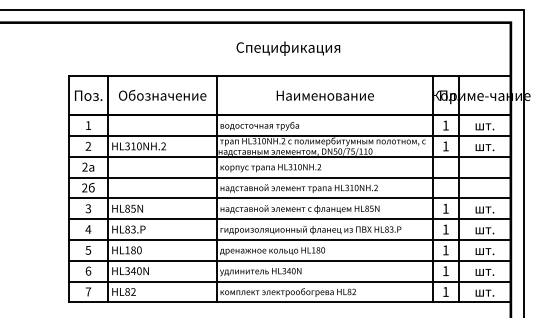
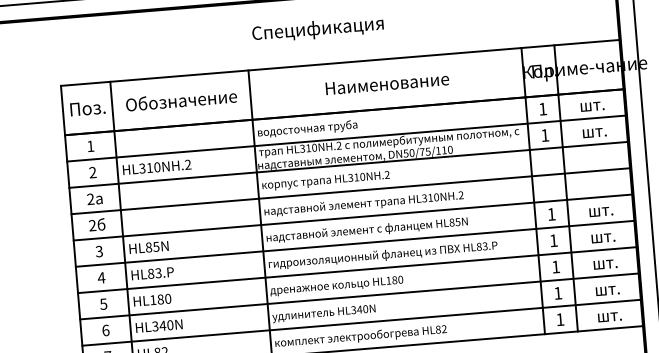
text: (288, 48) -> (318, 29), moved

